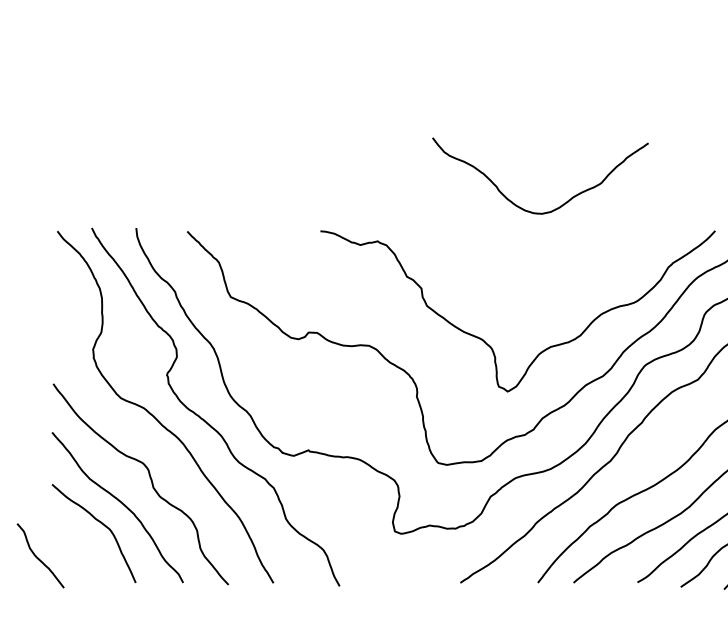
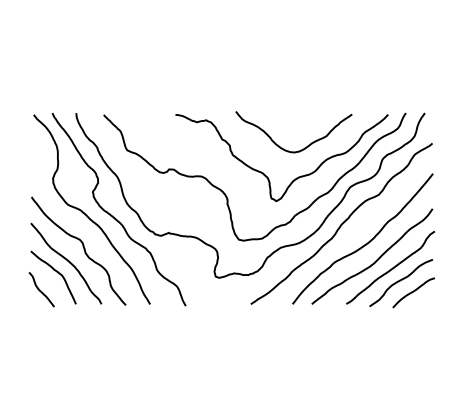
curve: (522, 206) -> (284, 148), moved
curve: (38, 555) -> (40, 289), moved

